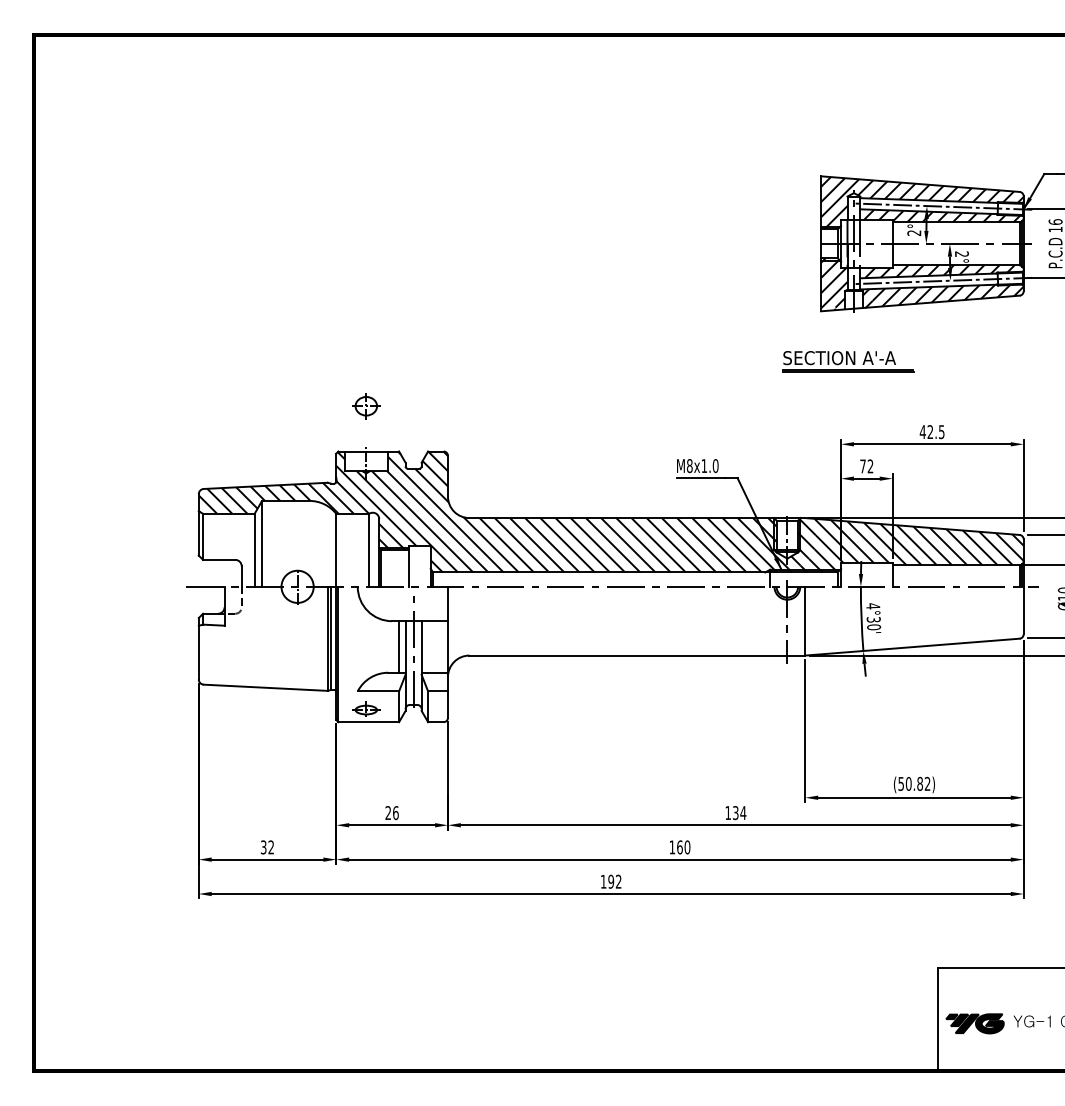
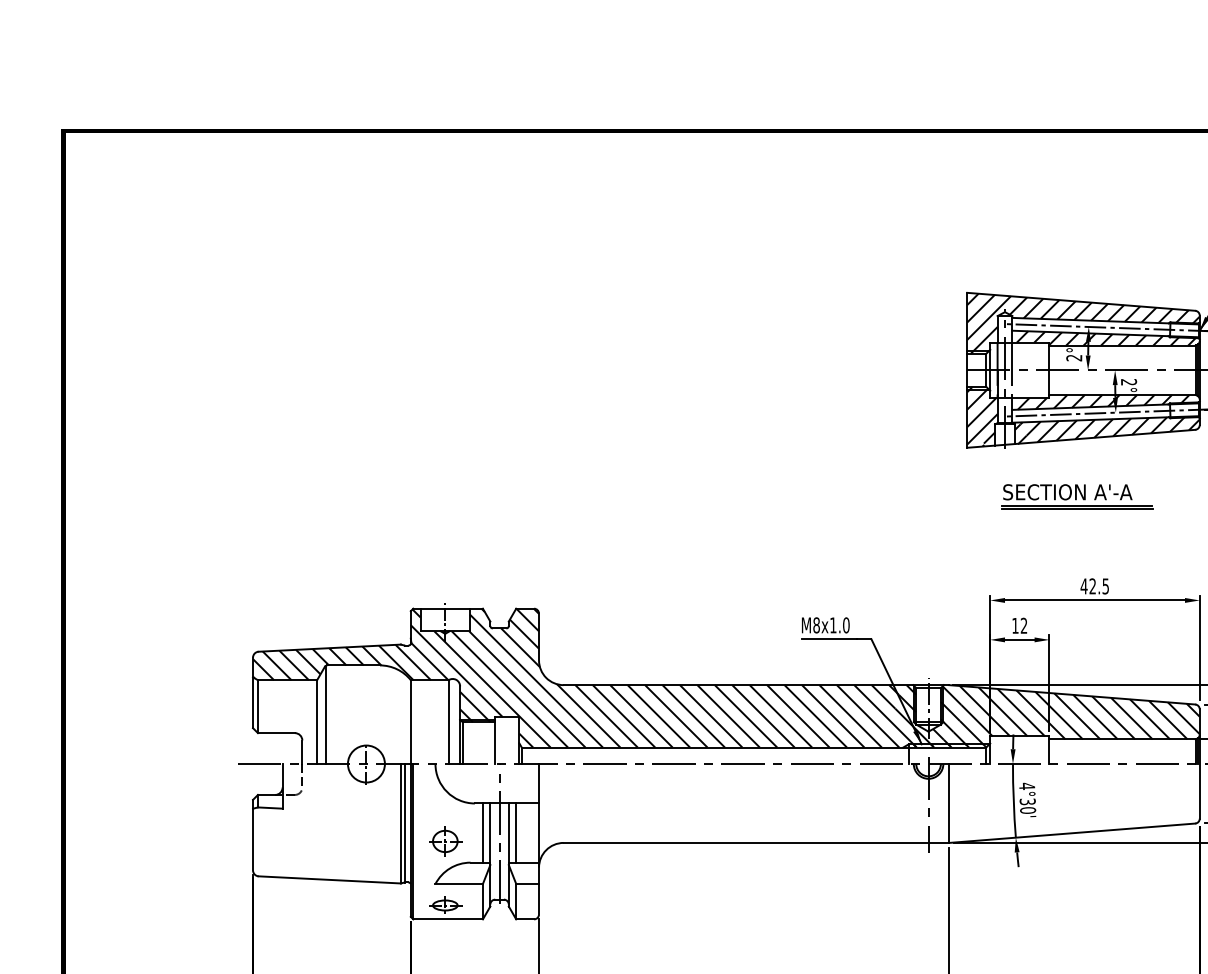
part: (848, 361) -> (1077, 496), moved
part: (366, 406) -> (445, 841), moved
text: (862, 466) -> (1014, 625), 72 -> 12
line: (428, 646) -> (516, 832), added

